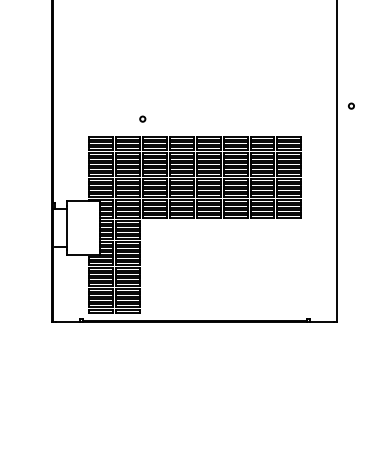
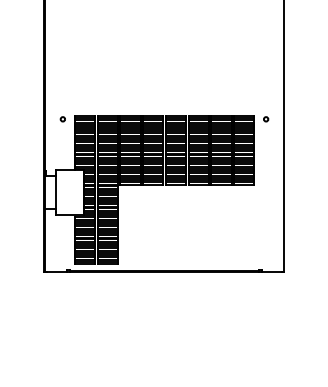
circle: (351, 105) -> (266, 118), moved
circle: (142, 118) -> (62, 118), moved

